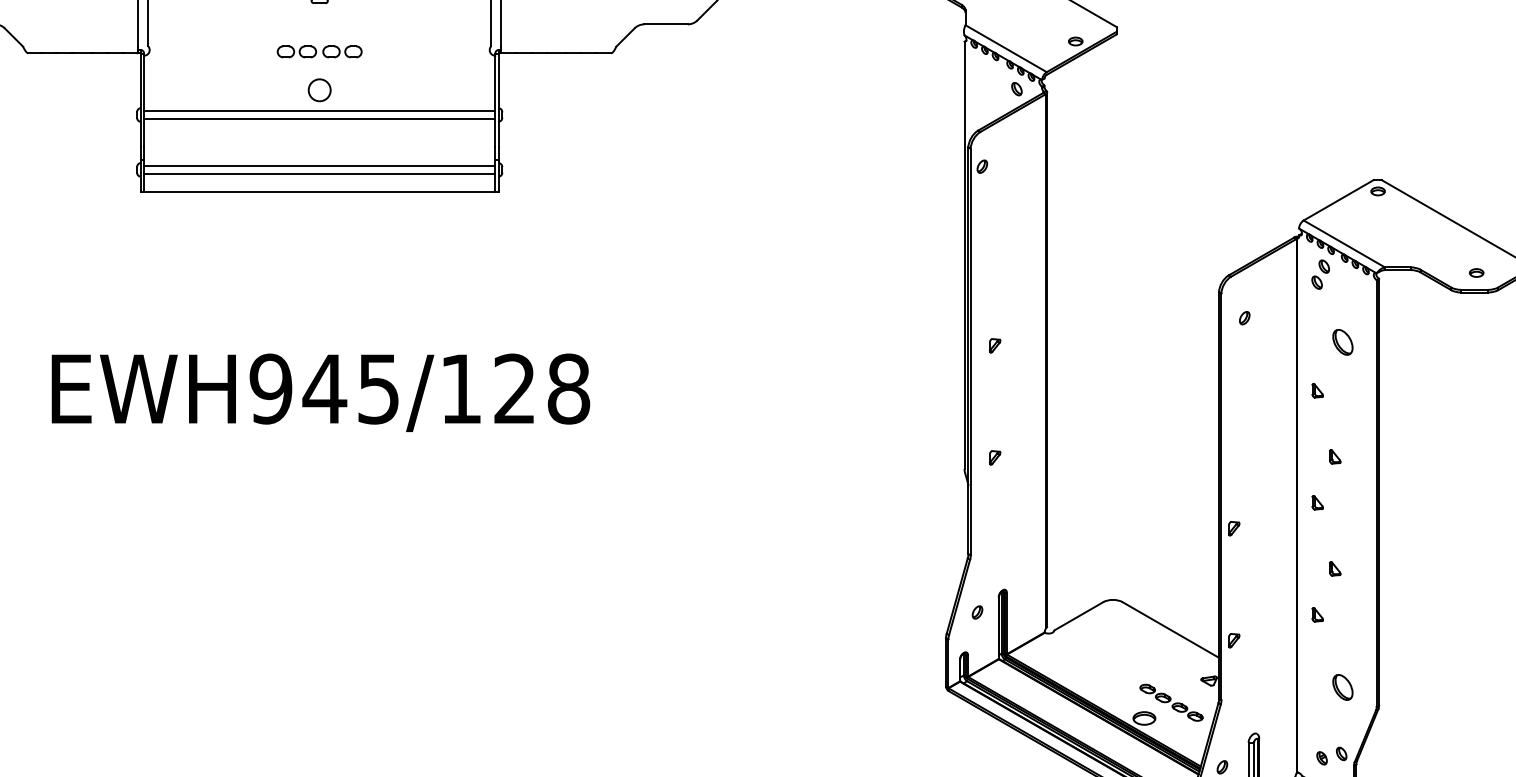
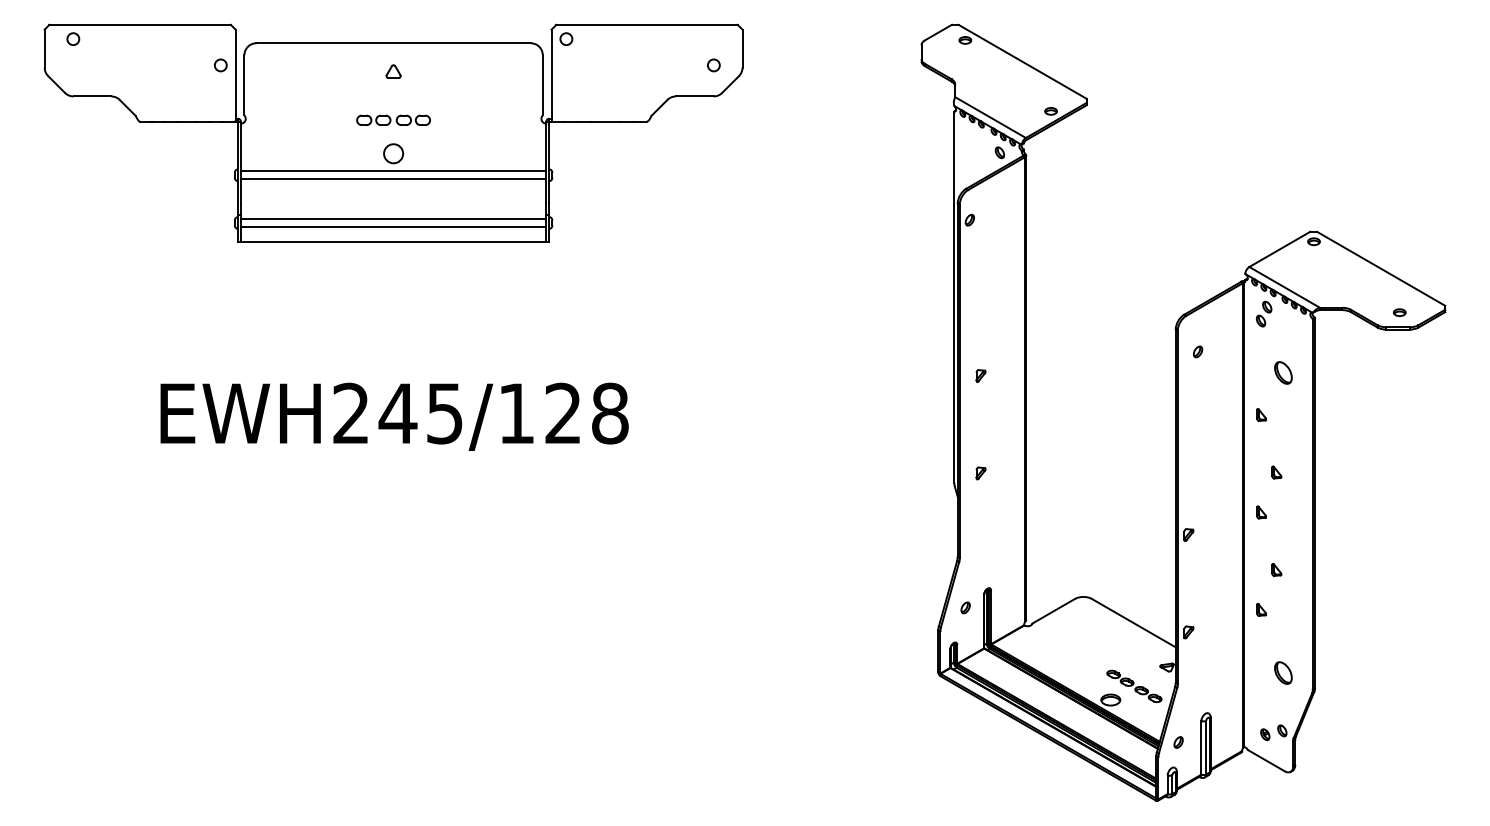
text: (270, 388) -> (350, 413), EWH945/128 -> EWH245/128

